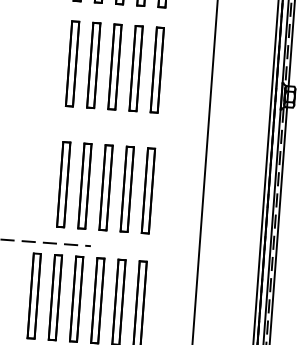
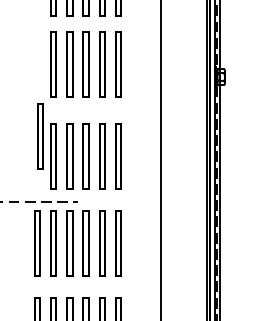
part: (48, 156) -> (40, 136), added

